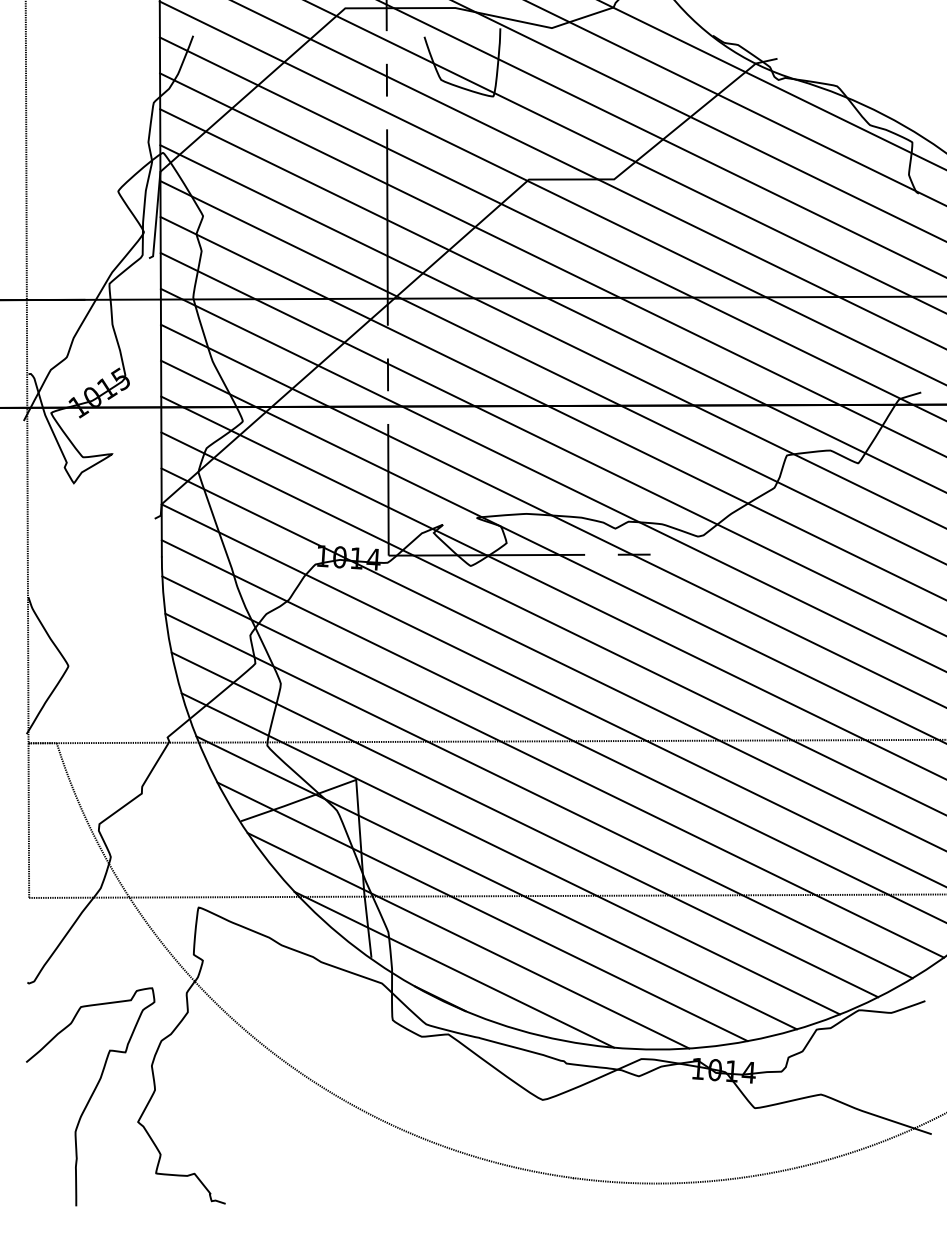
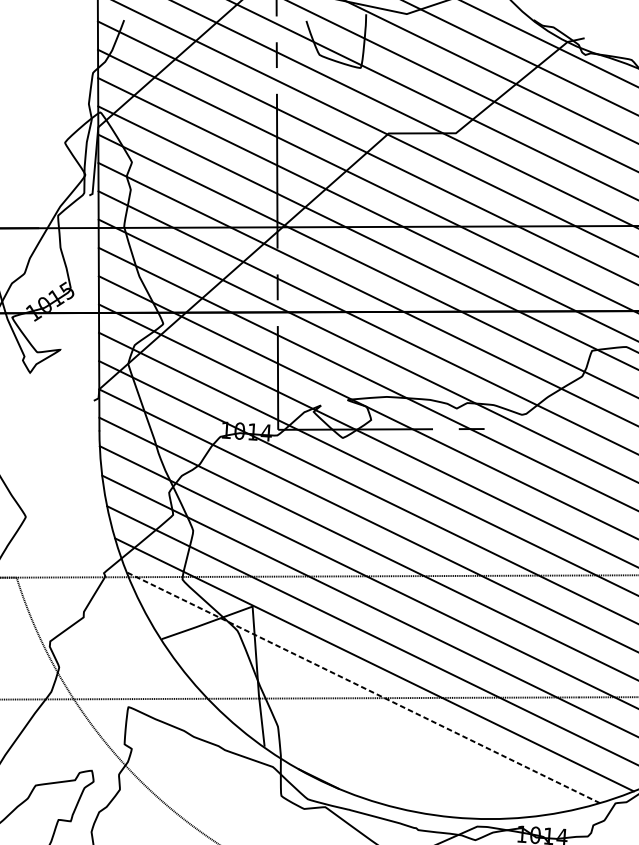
line: (496, 882) -> (363, 687), solid -> dashed
line: (482, 911) -> (352, 710), removed
line: (468, 940) -> (341, 733), removed
line: (454, 969) -> (330, 755), removed

